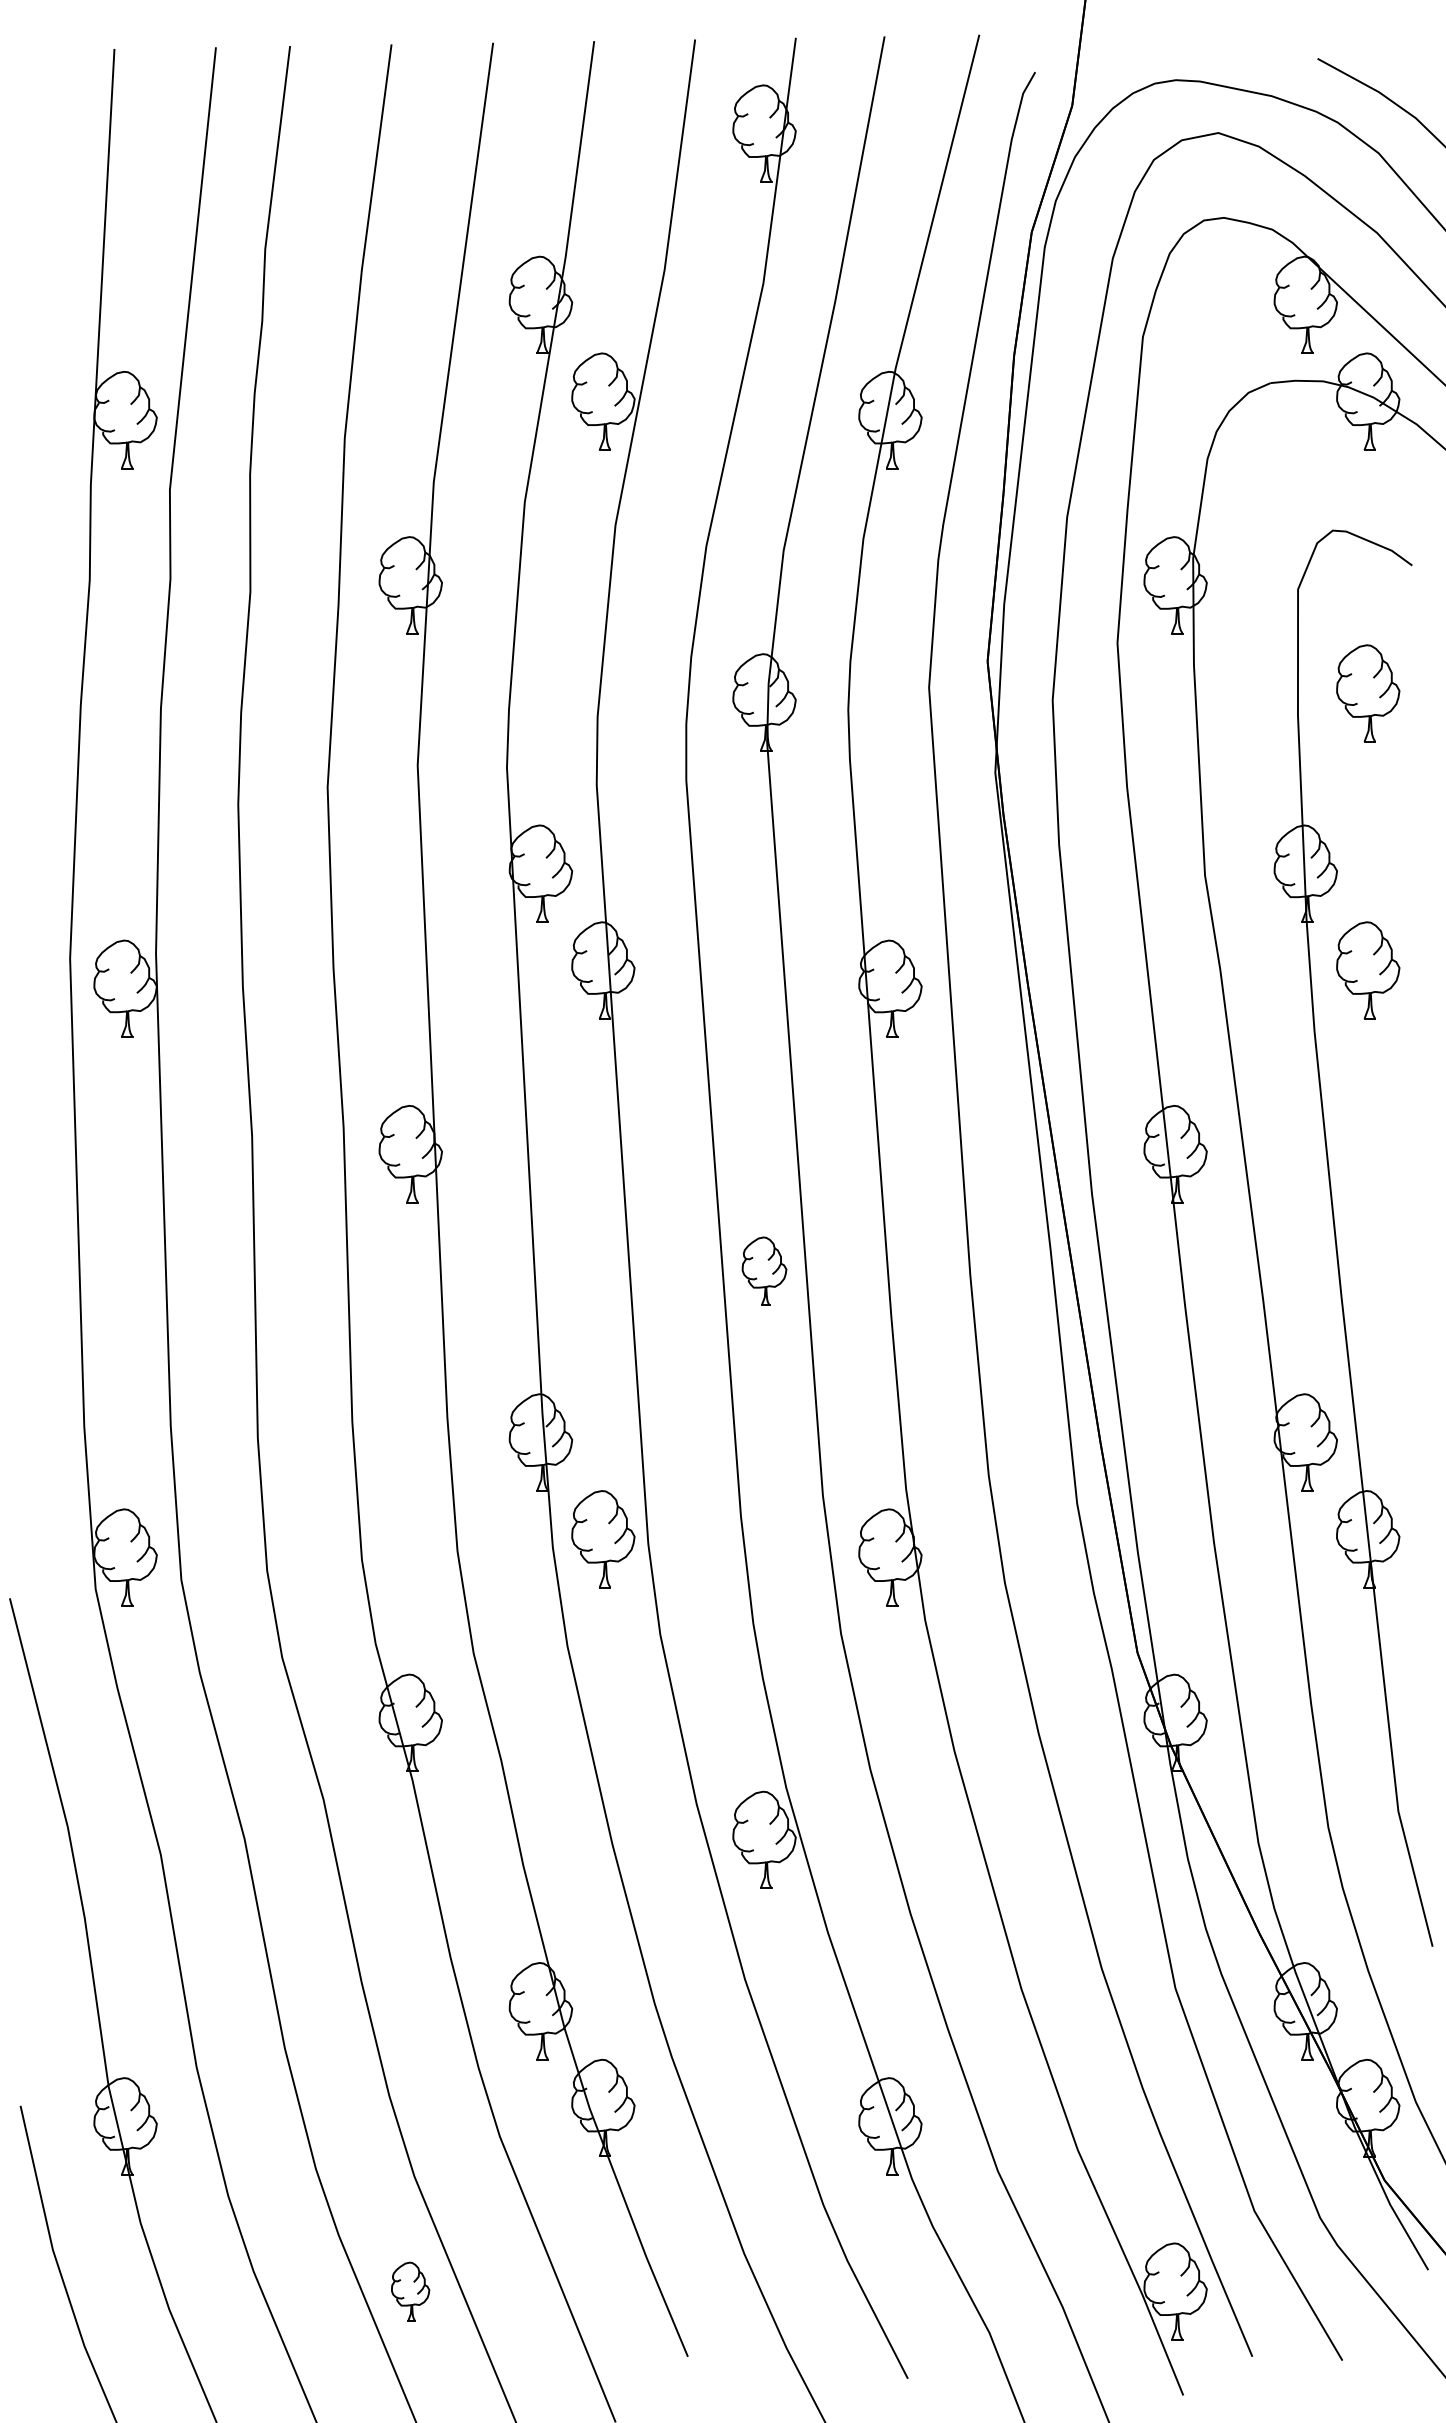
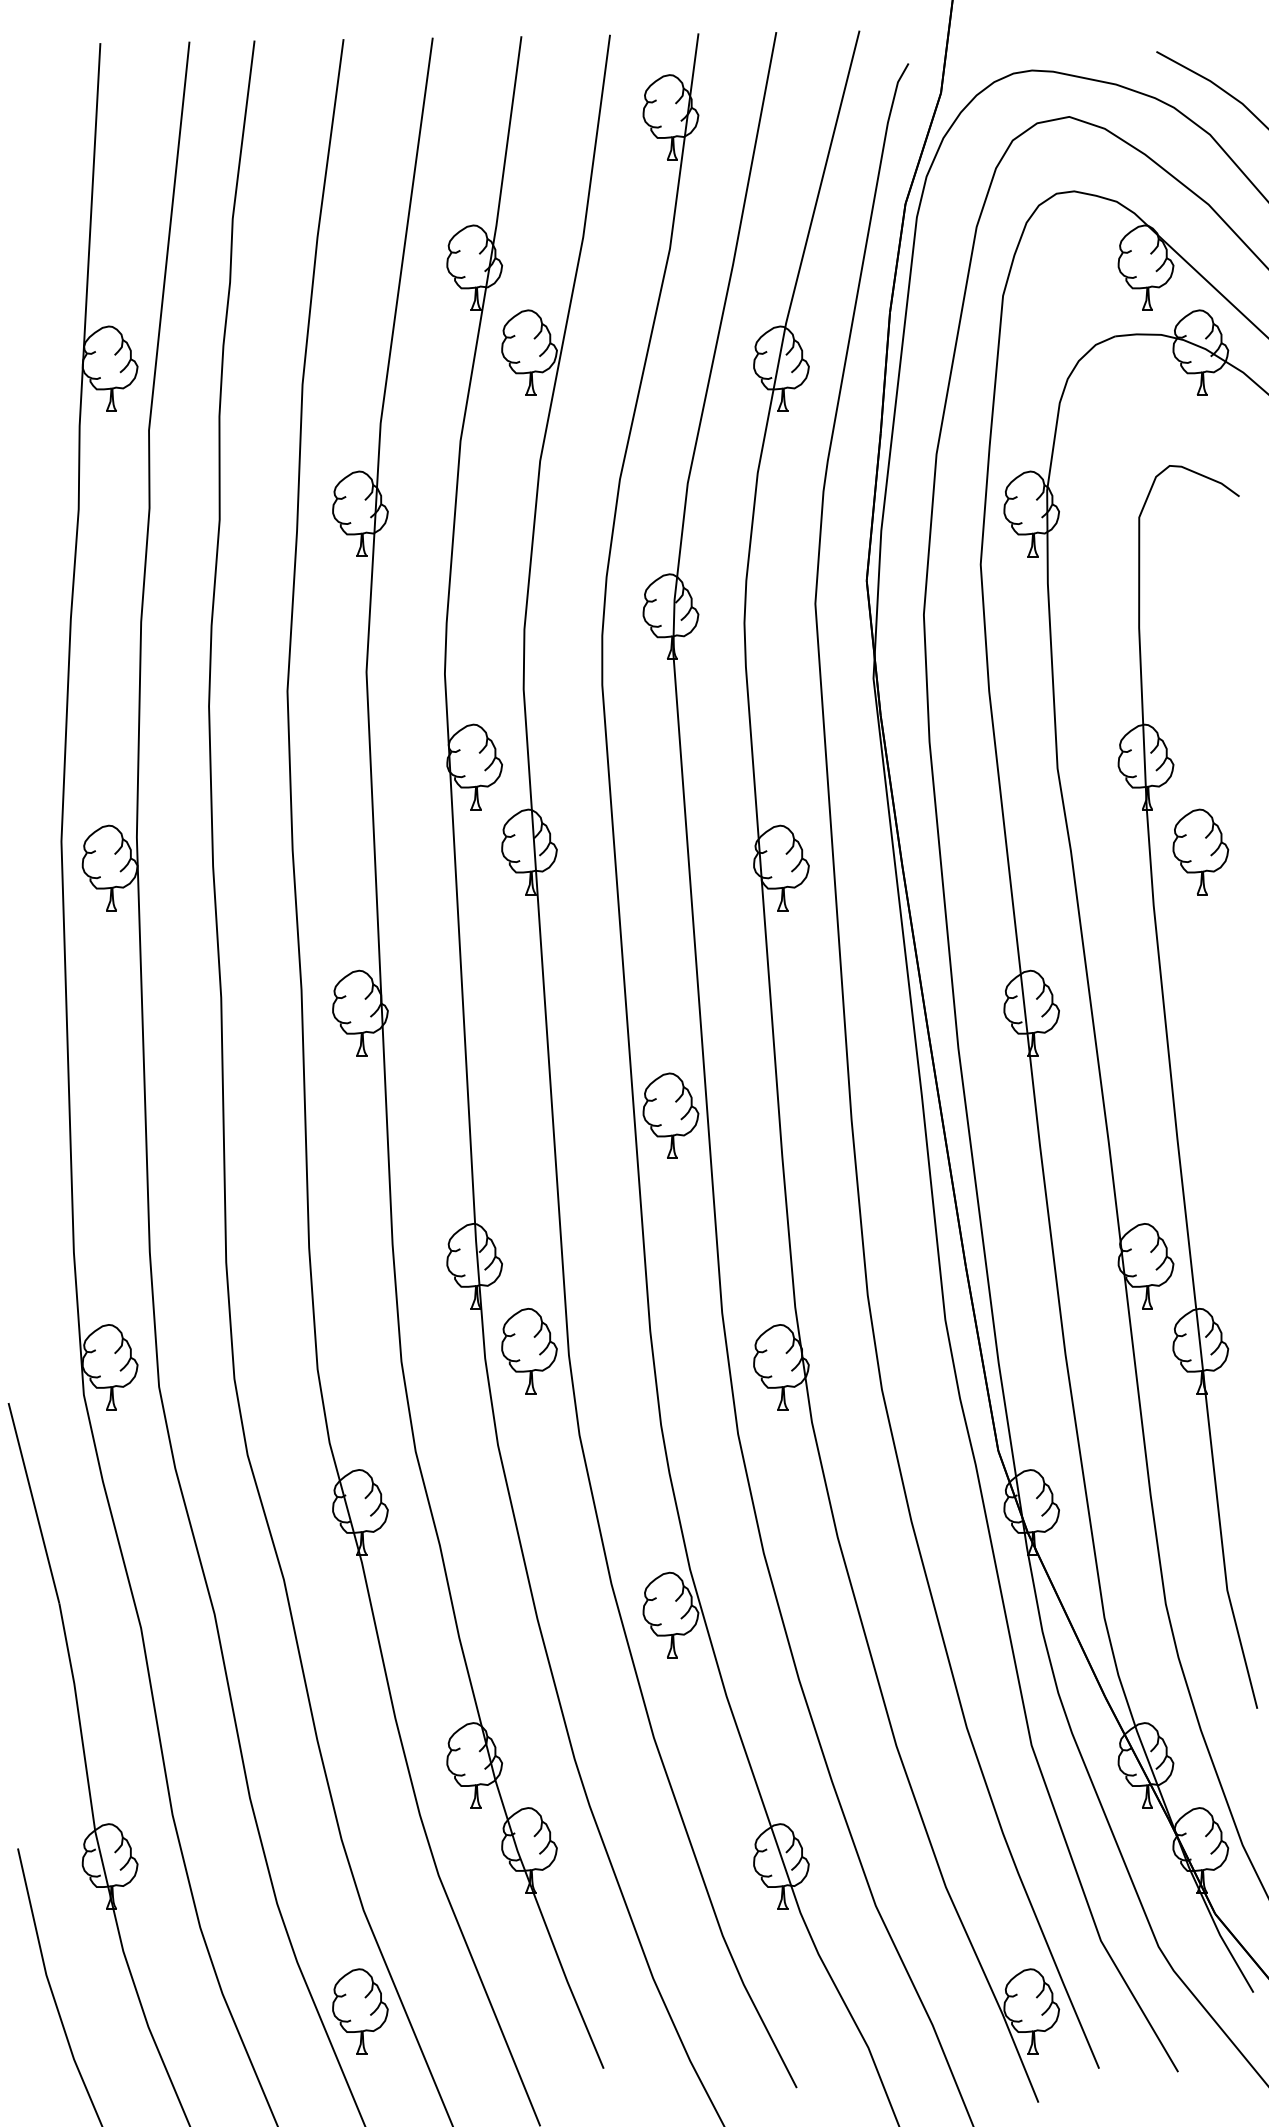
part: (1368, 693) -> (1201, 608), removed
part: (764, 1271) -> (670, 1116), size x1.43
part: (410, 2291) -> (360, 2011), size x1.67

